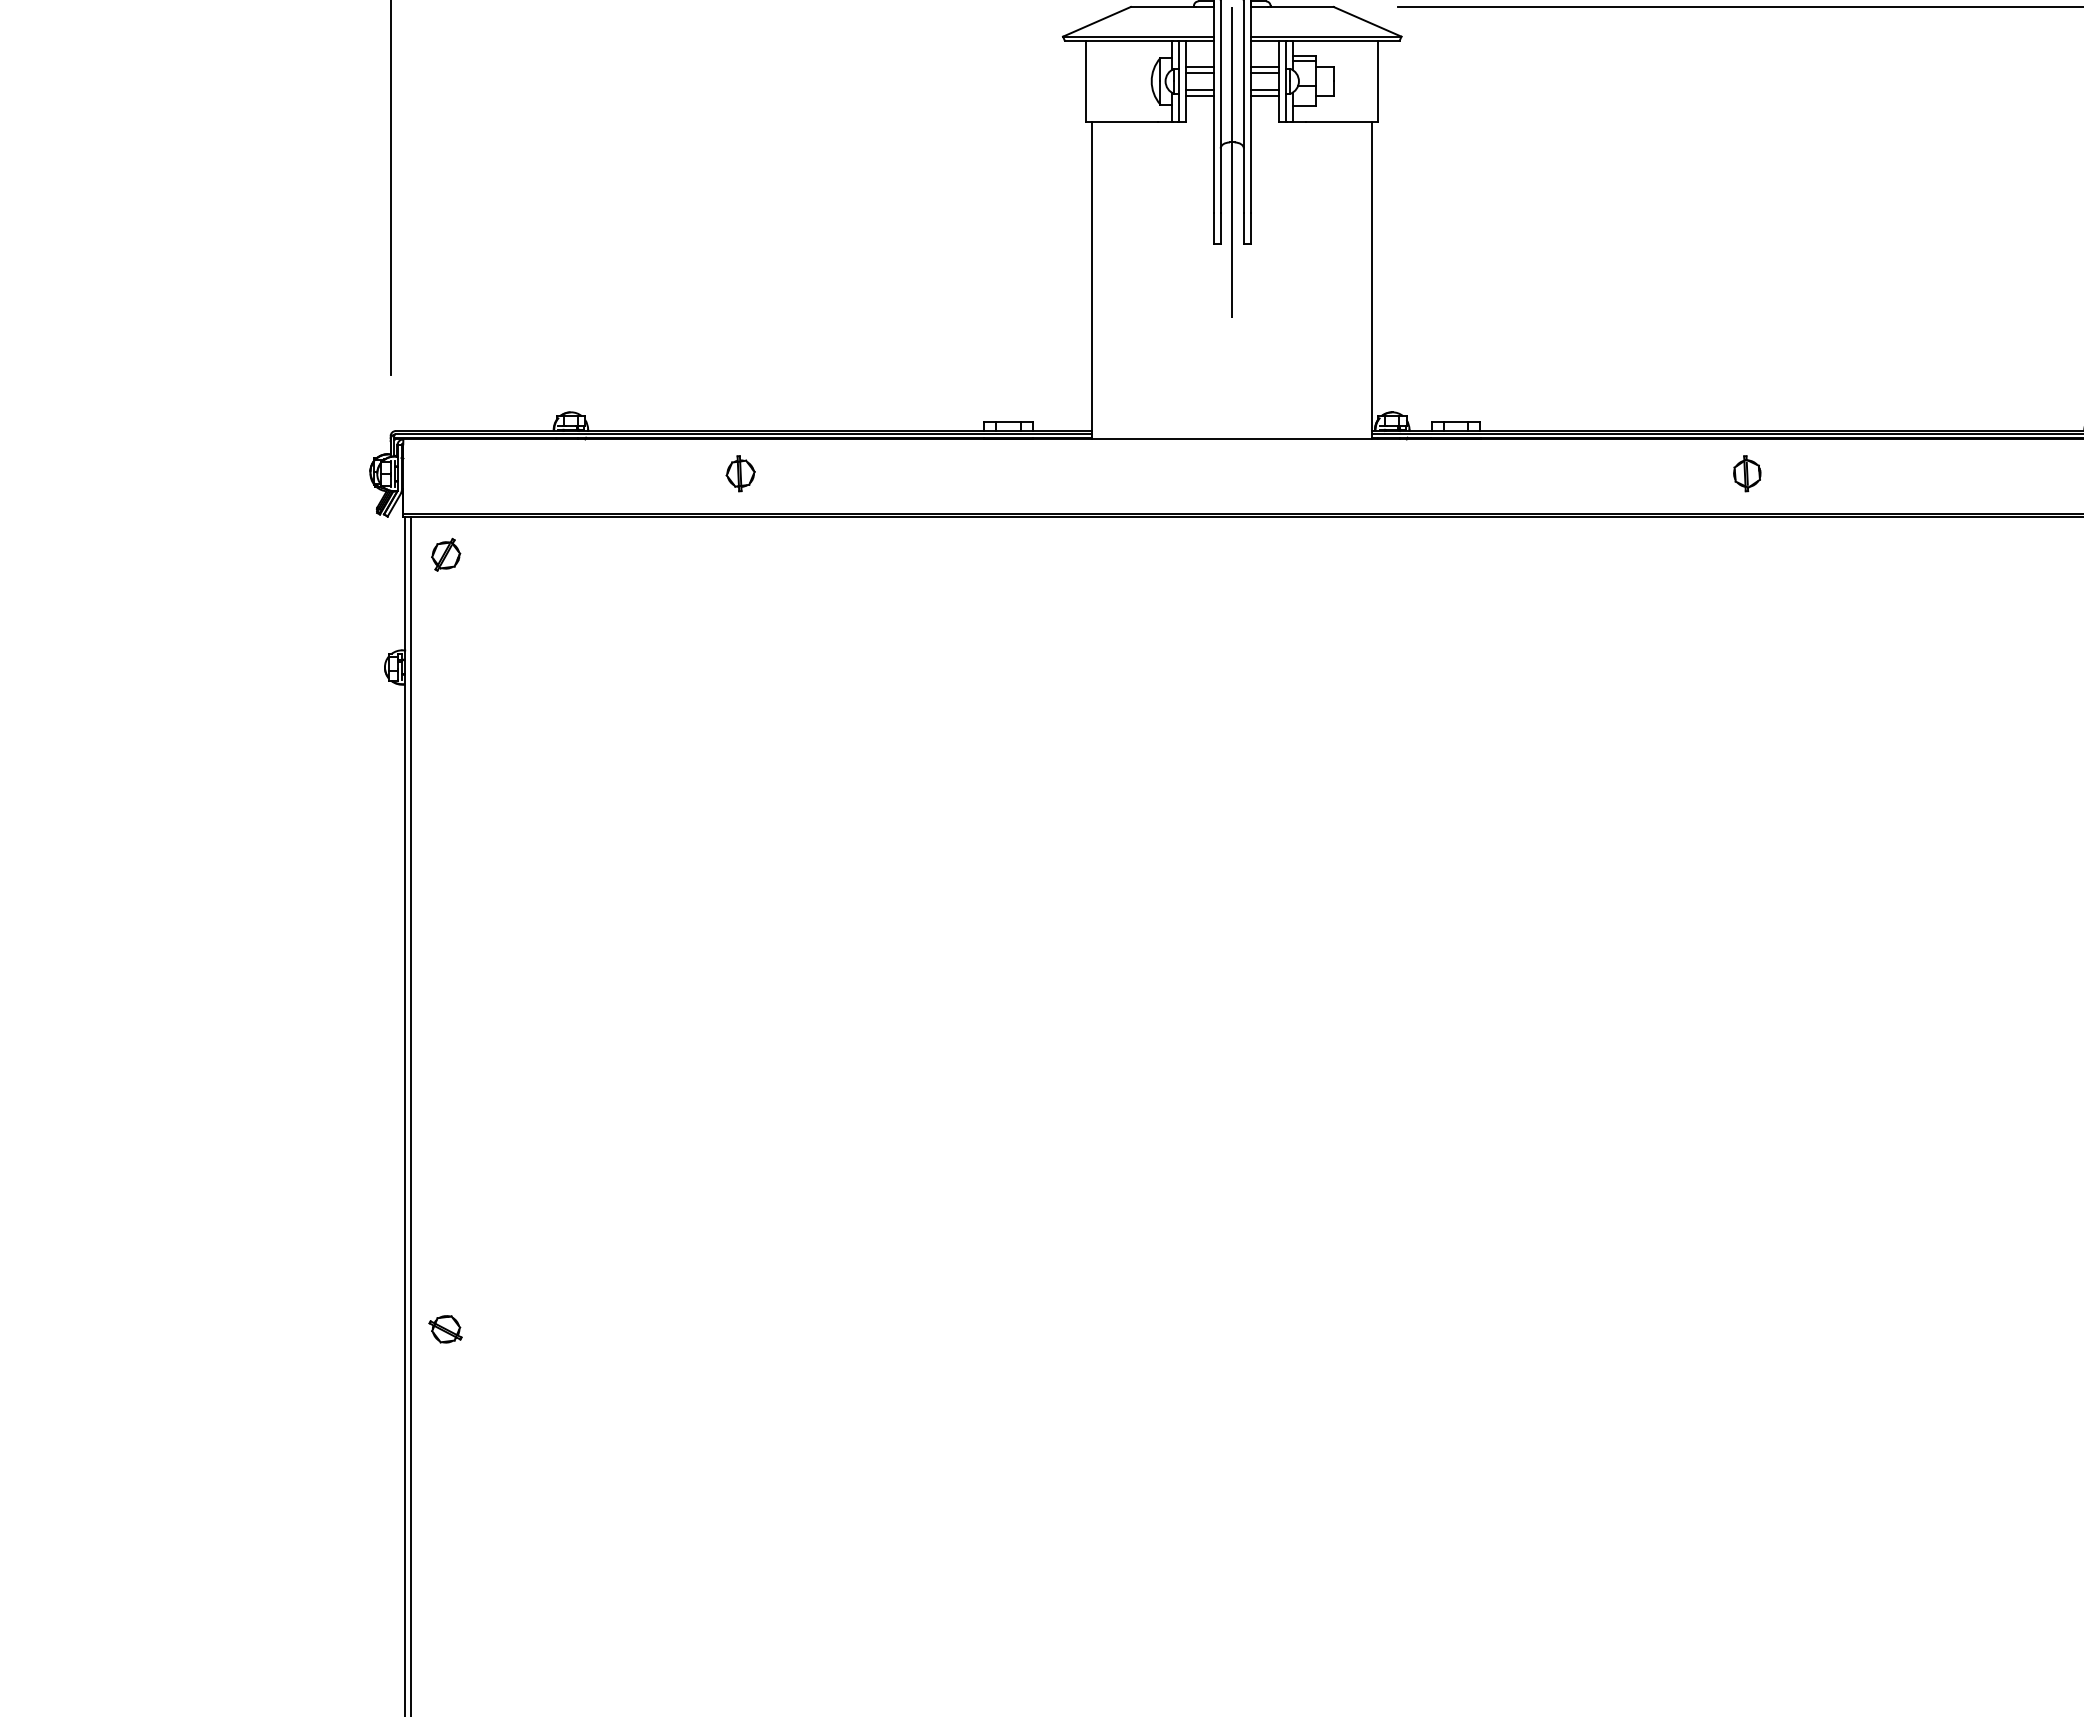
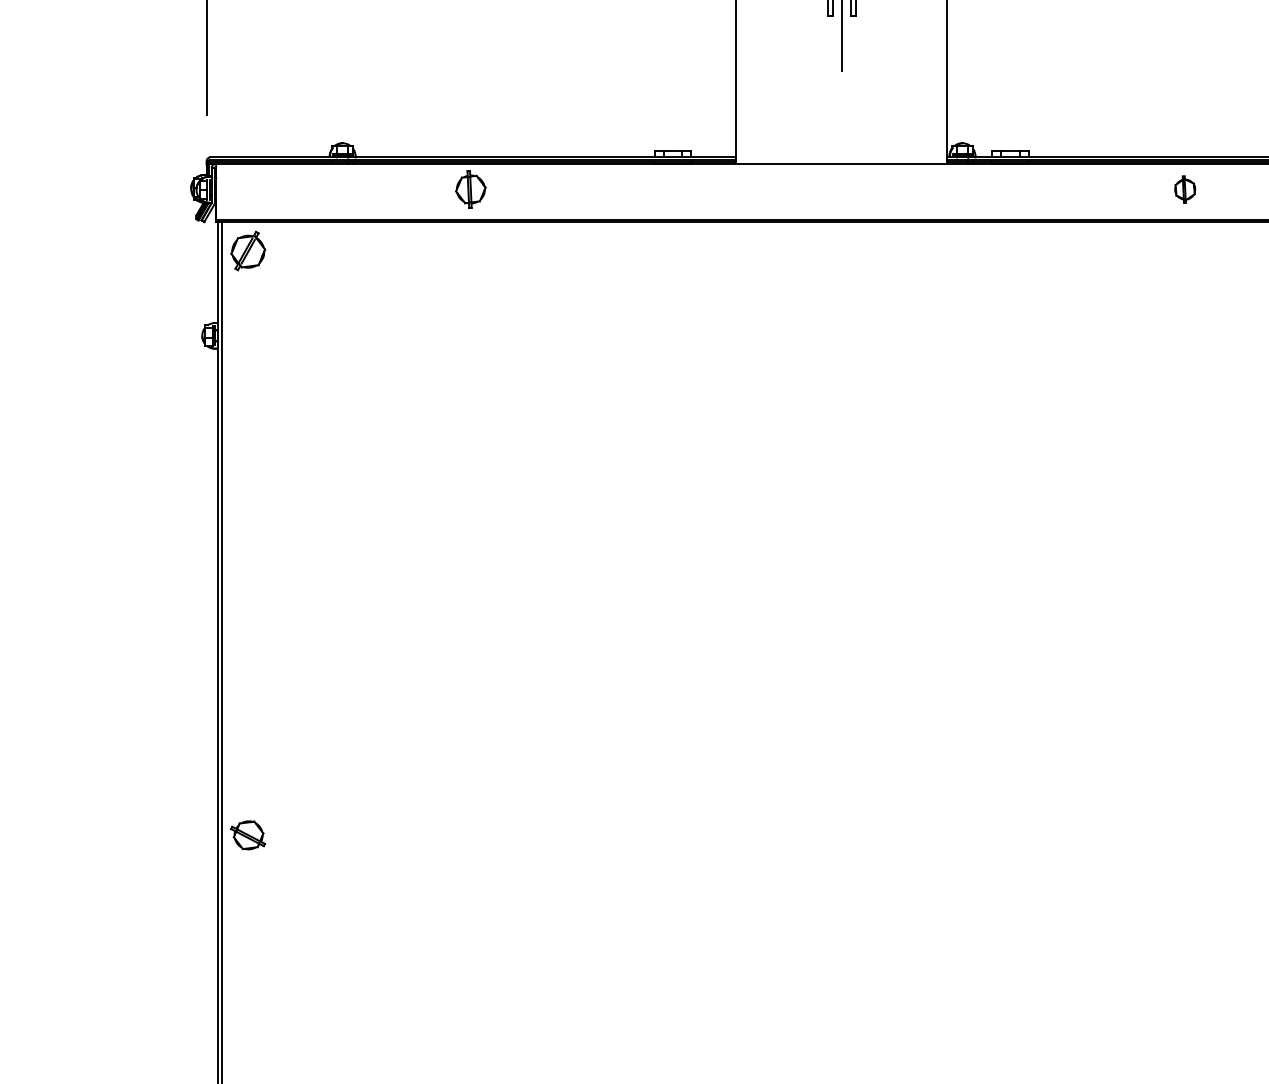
part: (740, 473) -> (470, 189), size x1.4
part: (1747, 473) -> (1185, 189), moved
part: (446, 554) -> (248, 250), size x1.6
part: (445, 1329) -> (247, 835), size x1.4

